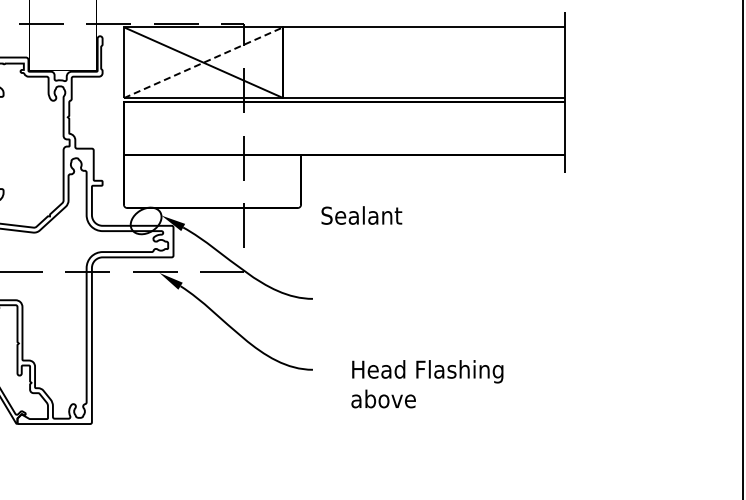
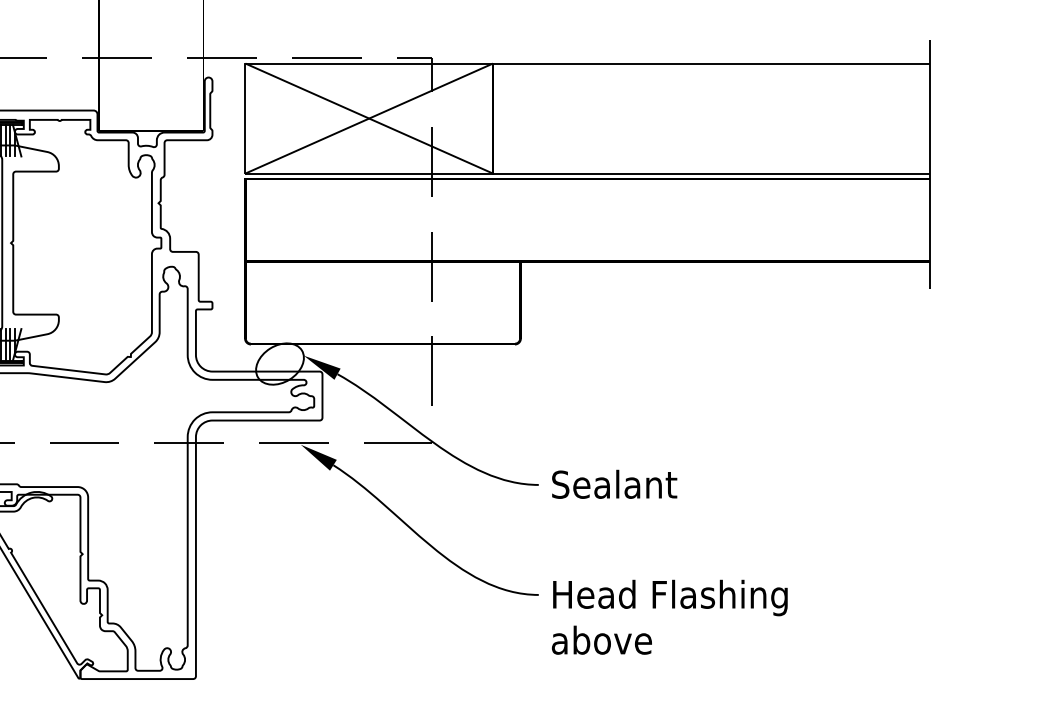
line: (204, 62) -> (370, 118), dashed -> solid
text: (361, 215) -> (614, 484), moved
text: (427, 384) -> (669, 617), moved

